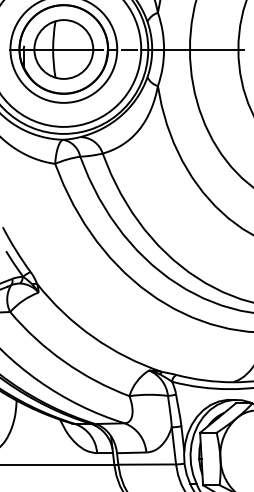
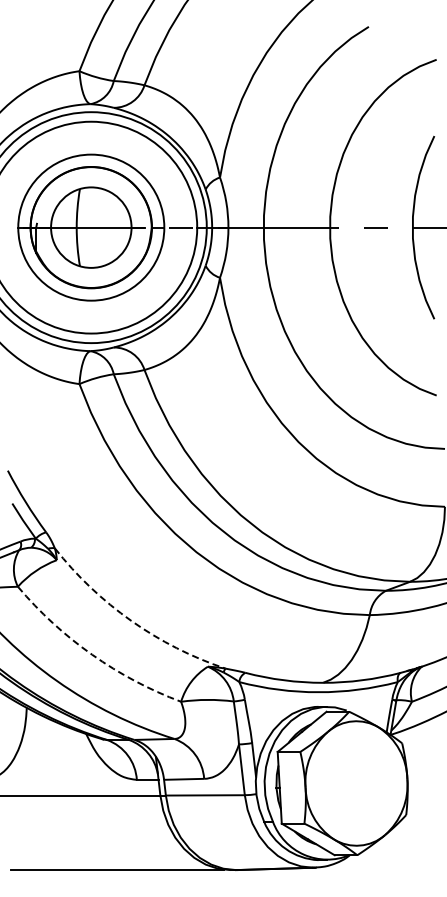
arc: (93, 336) -> (131, 620), solid -> dashed
arc: (64, 361) -> (92, 654), solid -> dashed

